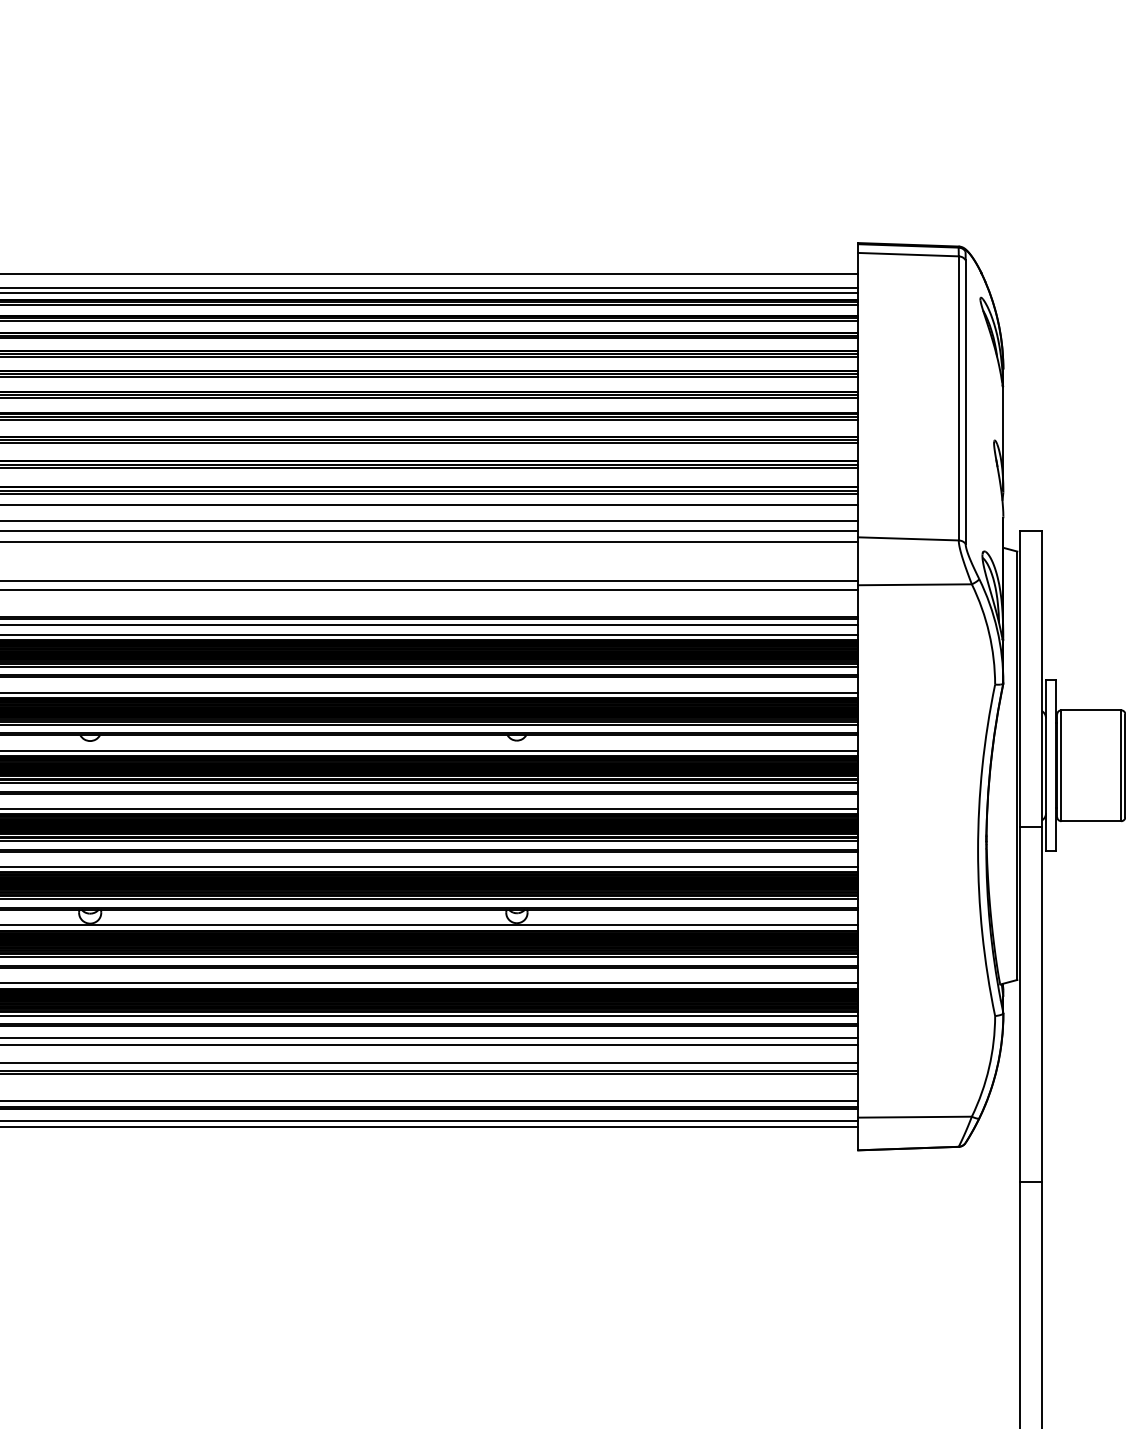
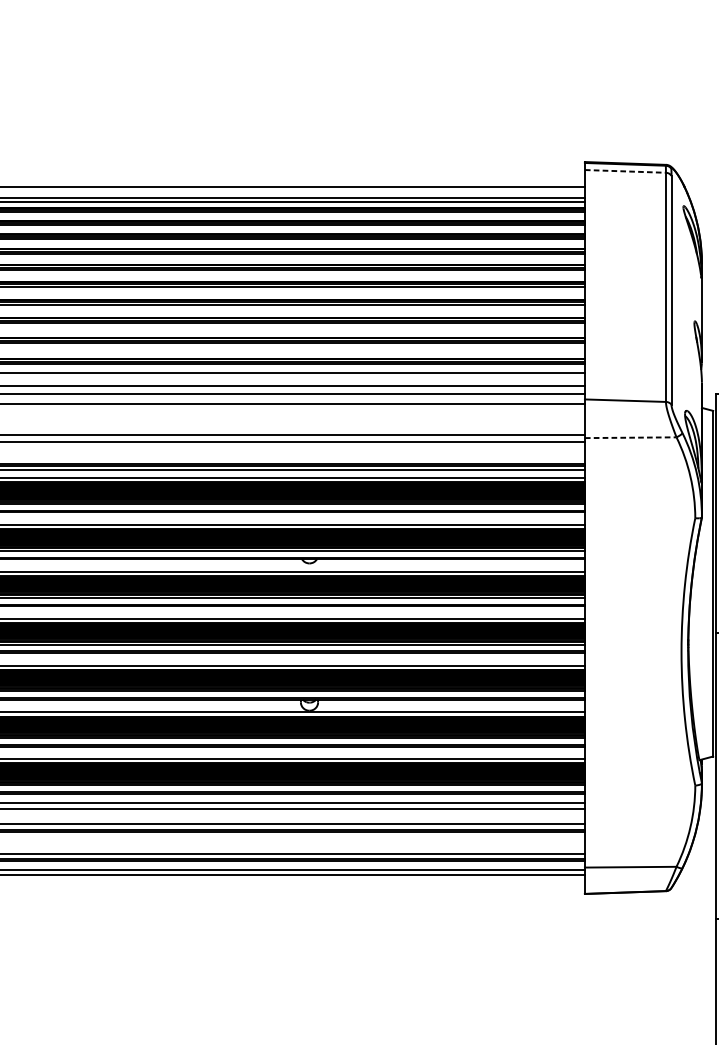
line: (909, 254) -> (626, 171), solid -> dashed
line: (915, 584) -> (631, 437), solid -> dashed

